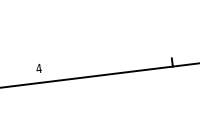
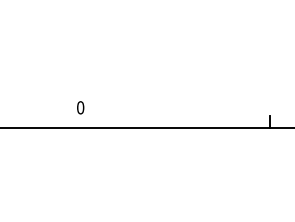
text: (38, 68) -> (80, 107), 4 -> 0

